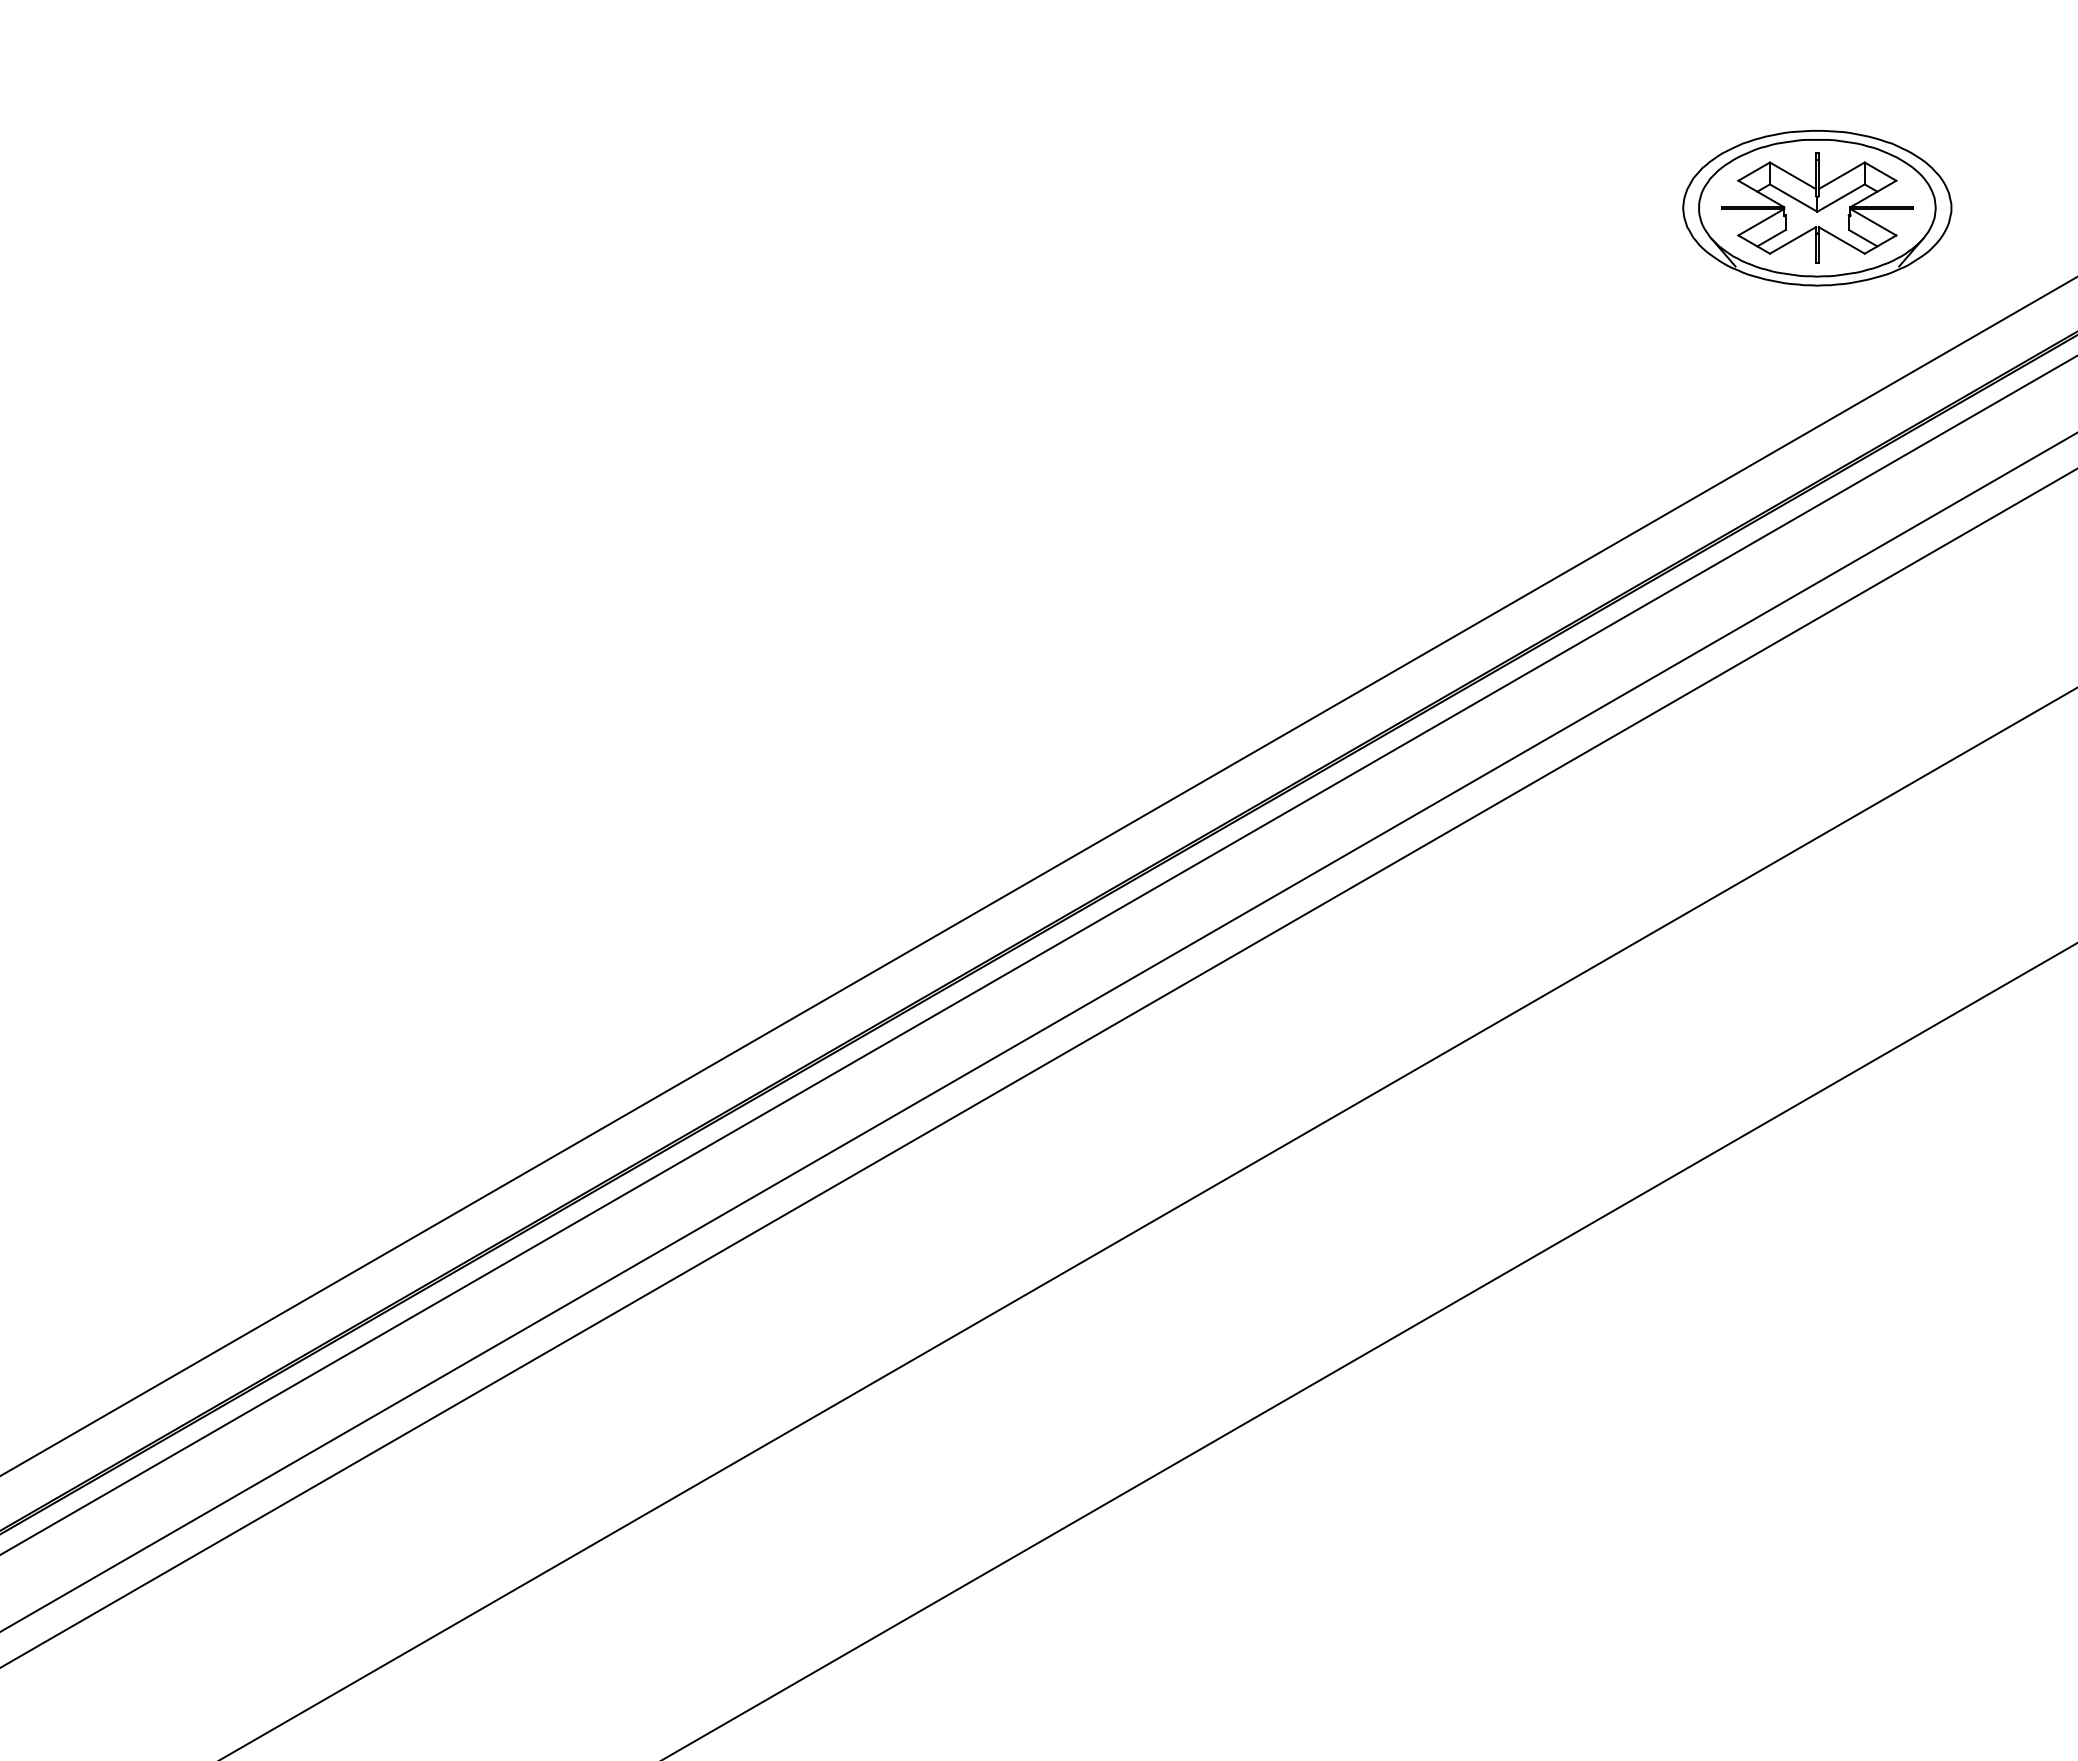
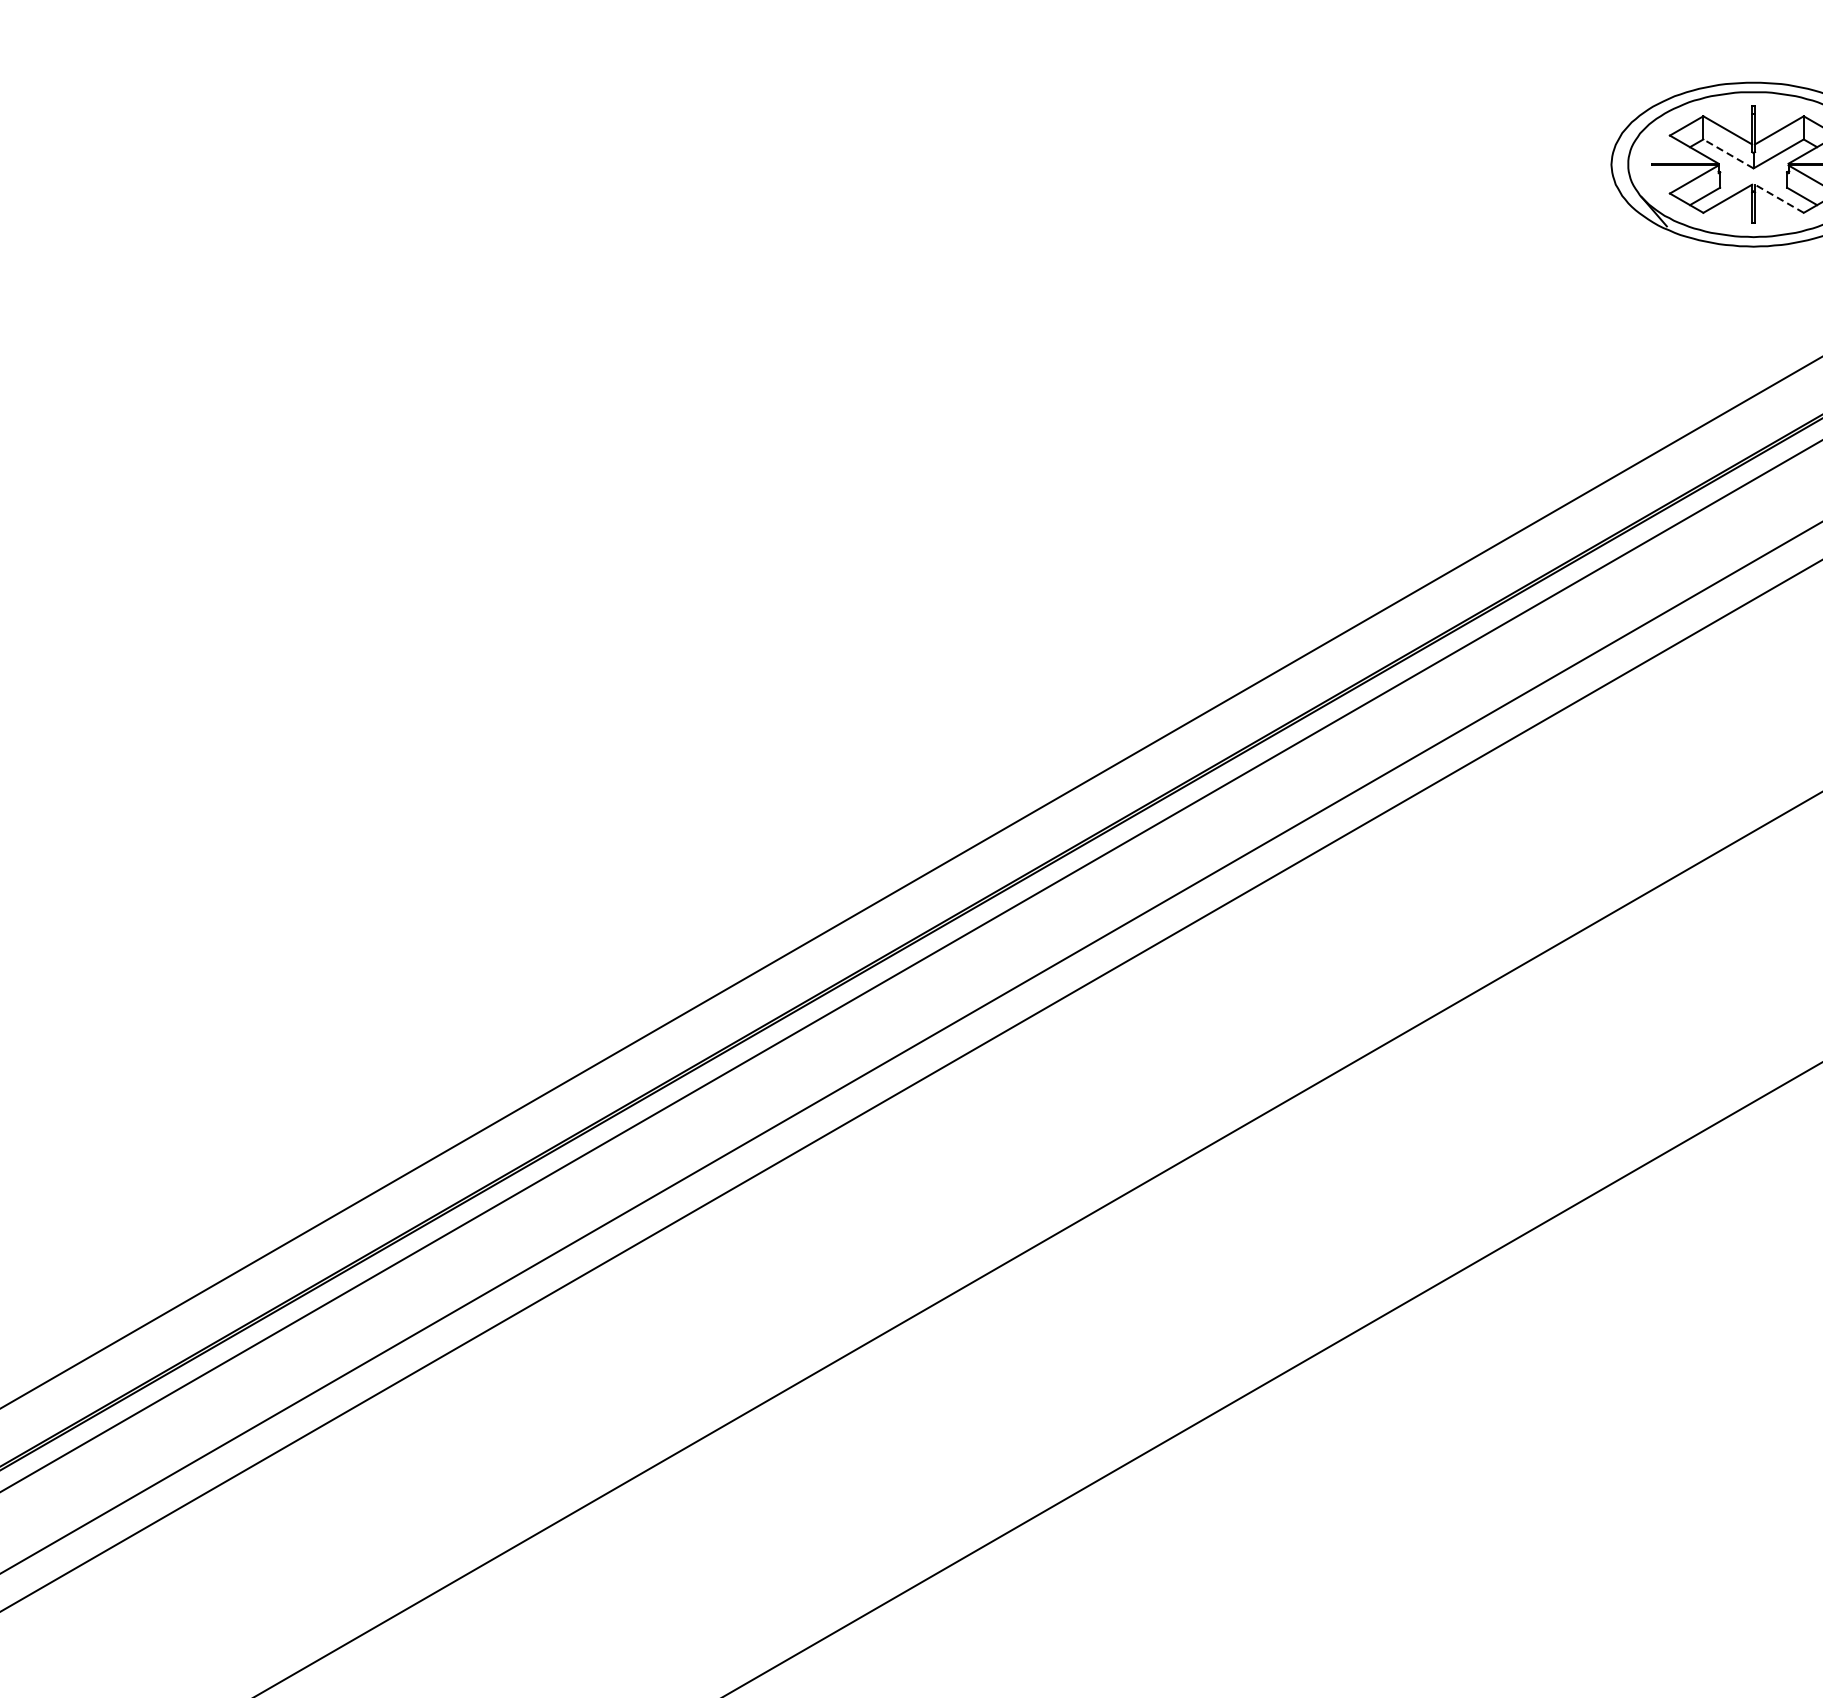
line: (1793, 197) -> (1728, 153), solid -> dashed
line: (1841, 240) -> (1779, 198), solid -> dashed

